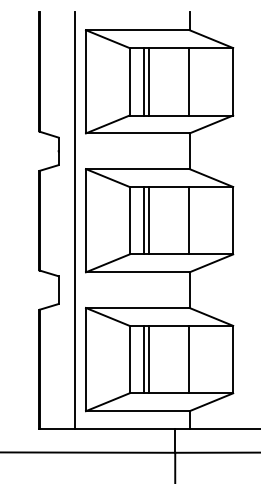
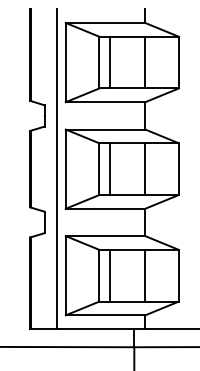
line: (149, 81) -> (114, 62), removed
line: (149, 221) -> (114, 169), removed
line: (149, 359) -> (114, 275), removed

